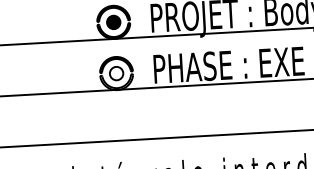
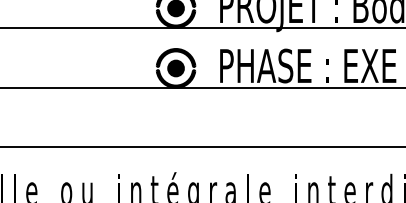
fill: (116, 73) -> (175, 68), added
fill: (116, 82) -> (175, 78), added

